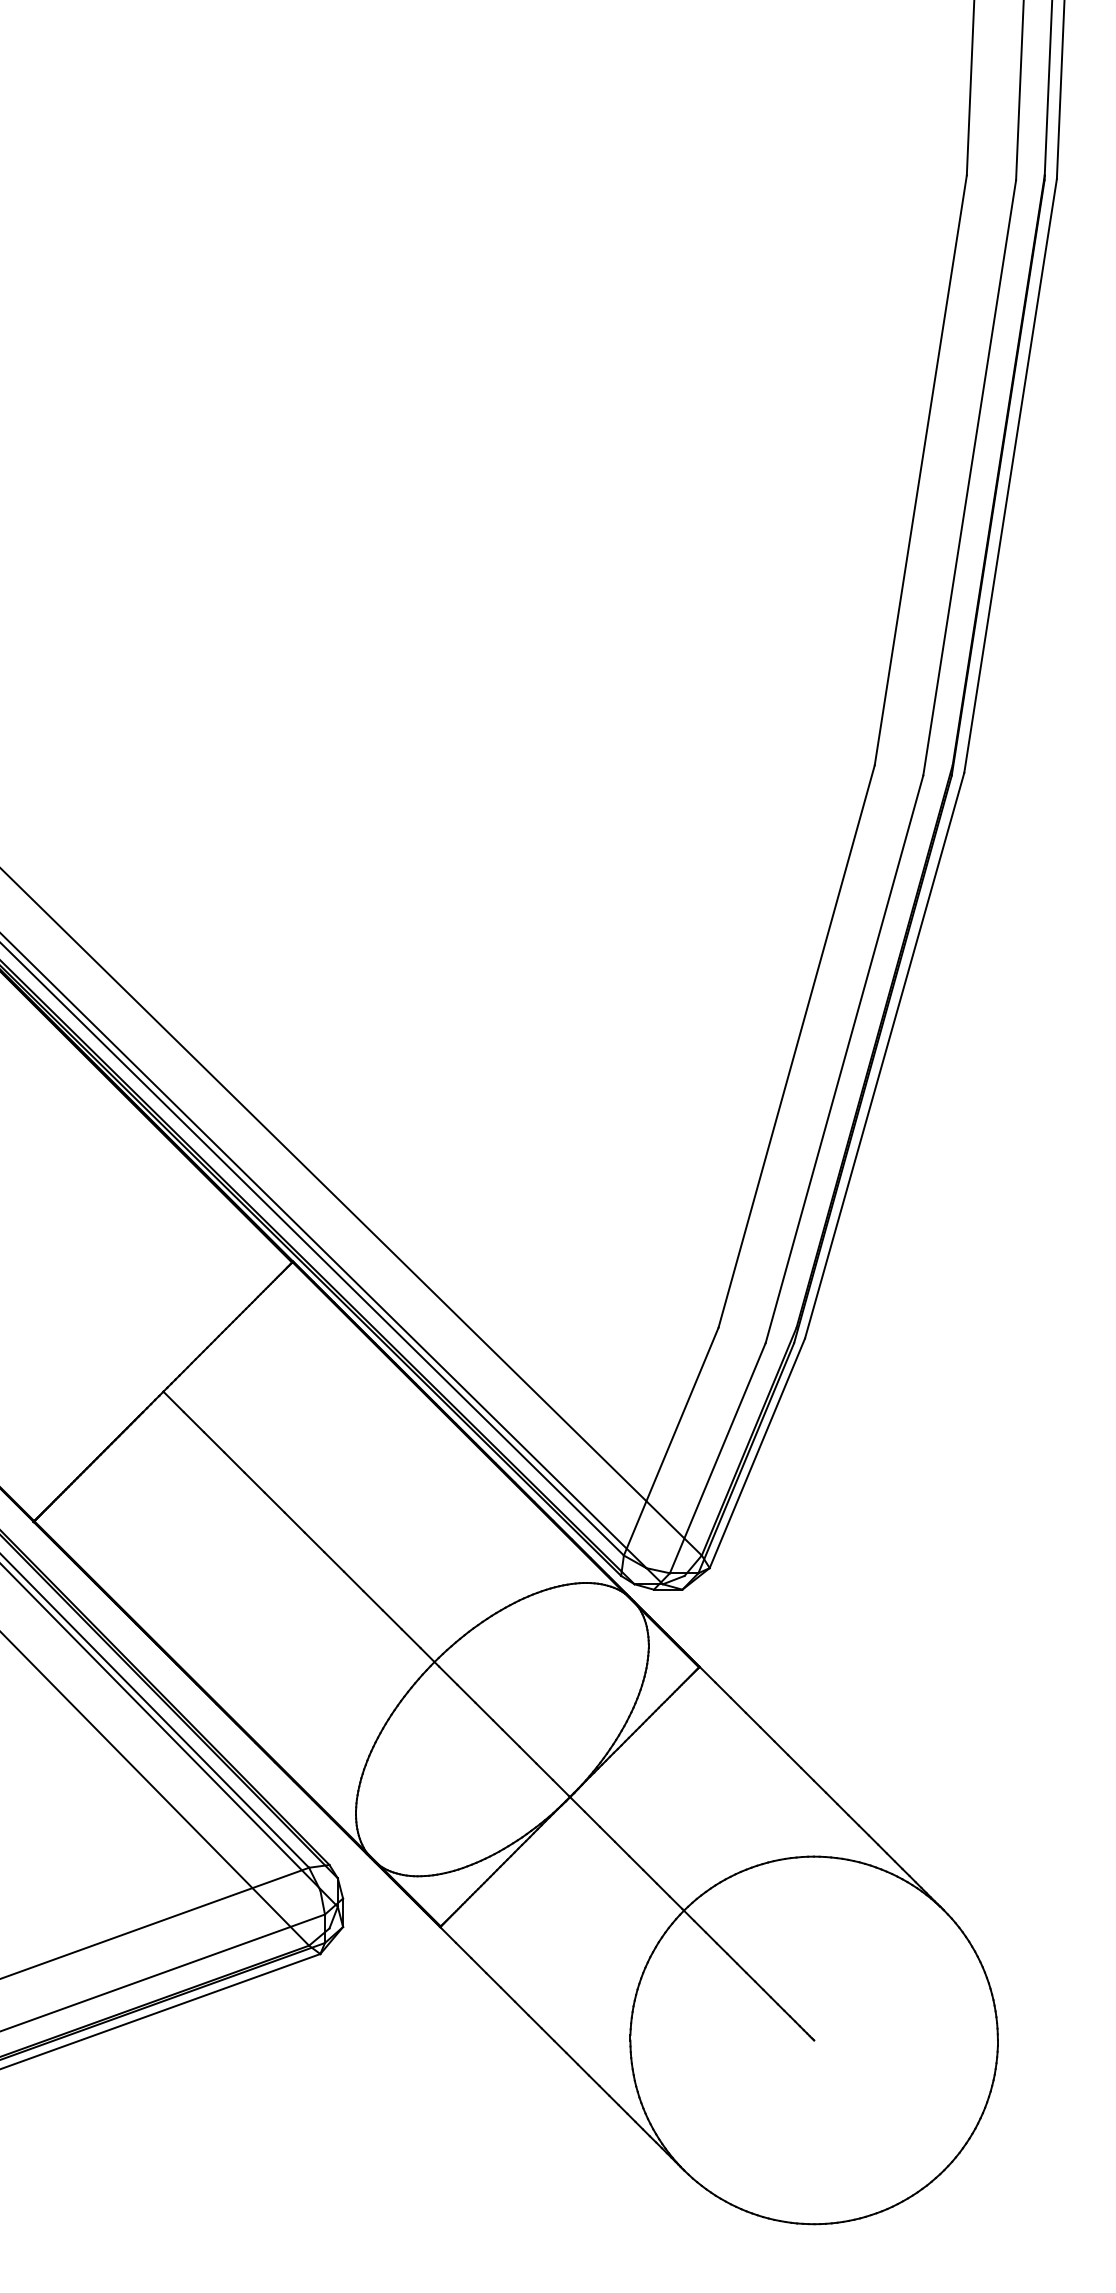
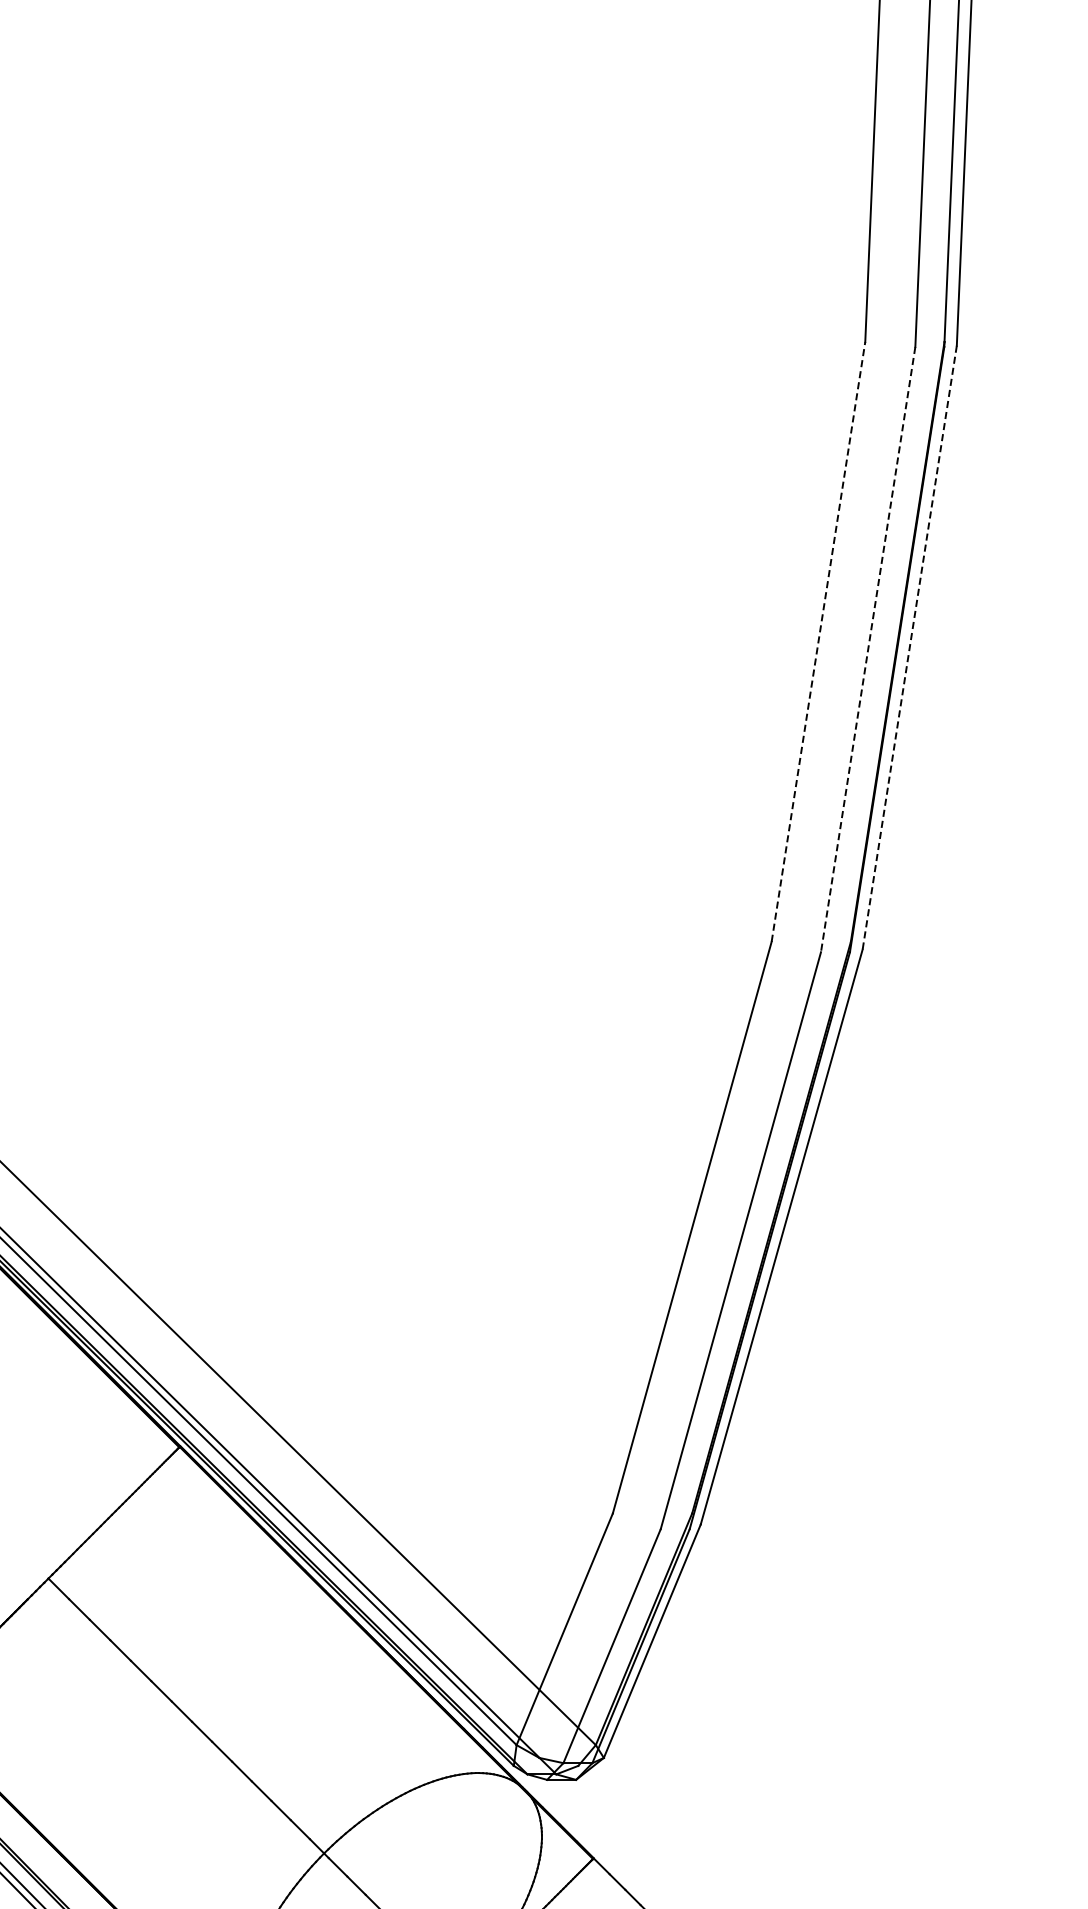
line: (920, 470) -> (818, 641), solid -> dashed
line: (1010, 476) -> (909, 648), solid -> dashed
line: (969, 478) -> (867, 650), solid -> dashed

